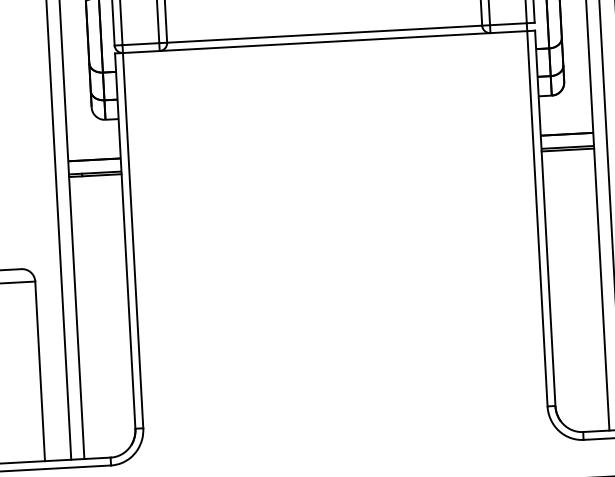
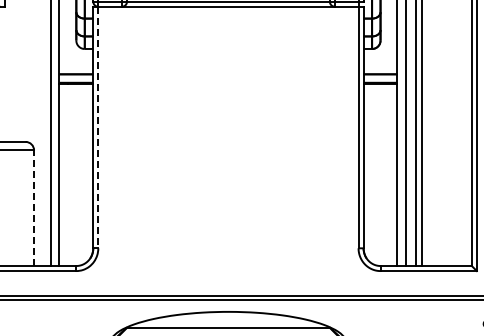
line: (133, 240) -> (98, 127), solid -> dashed
line: (40, 371) -> (34, 208), solid -> dashed

